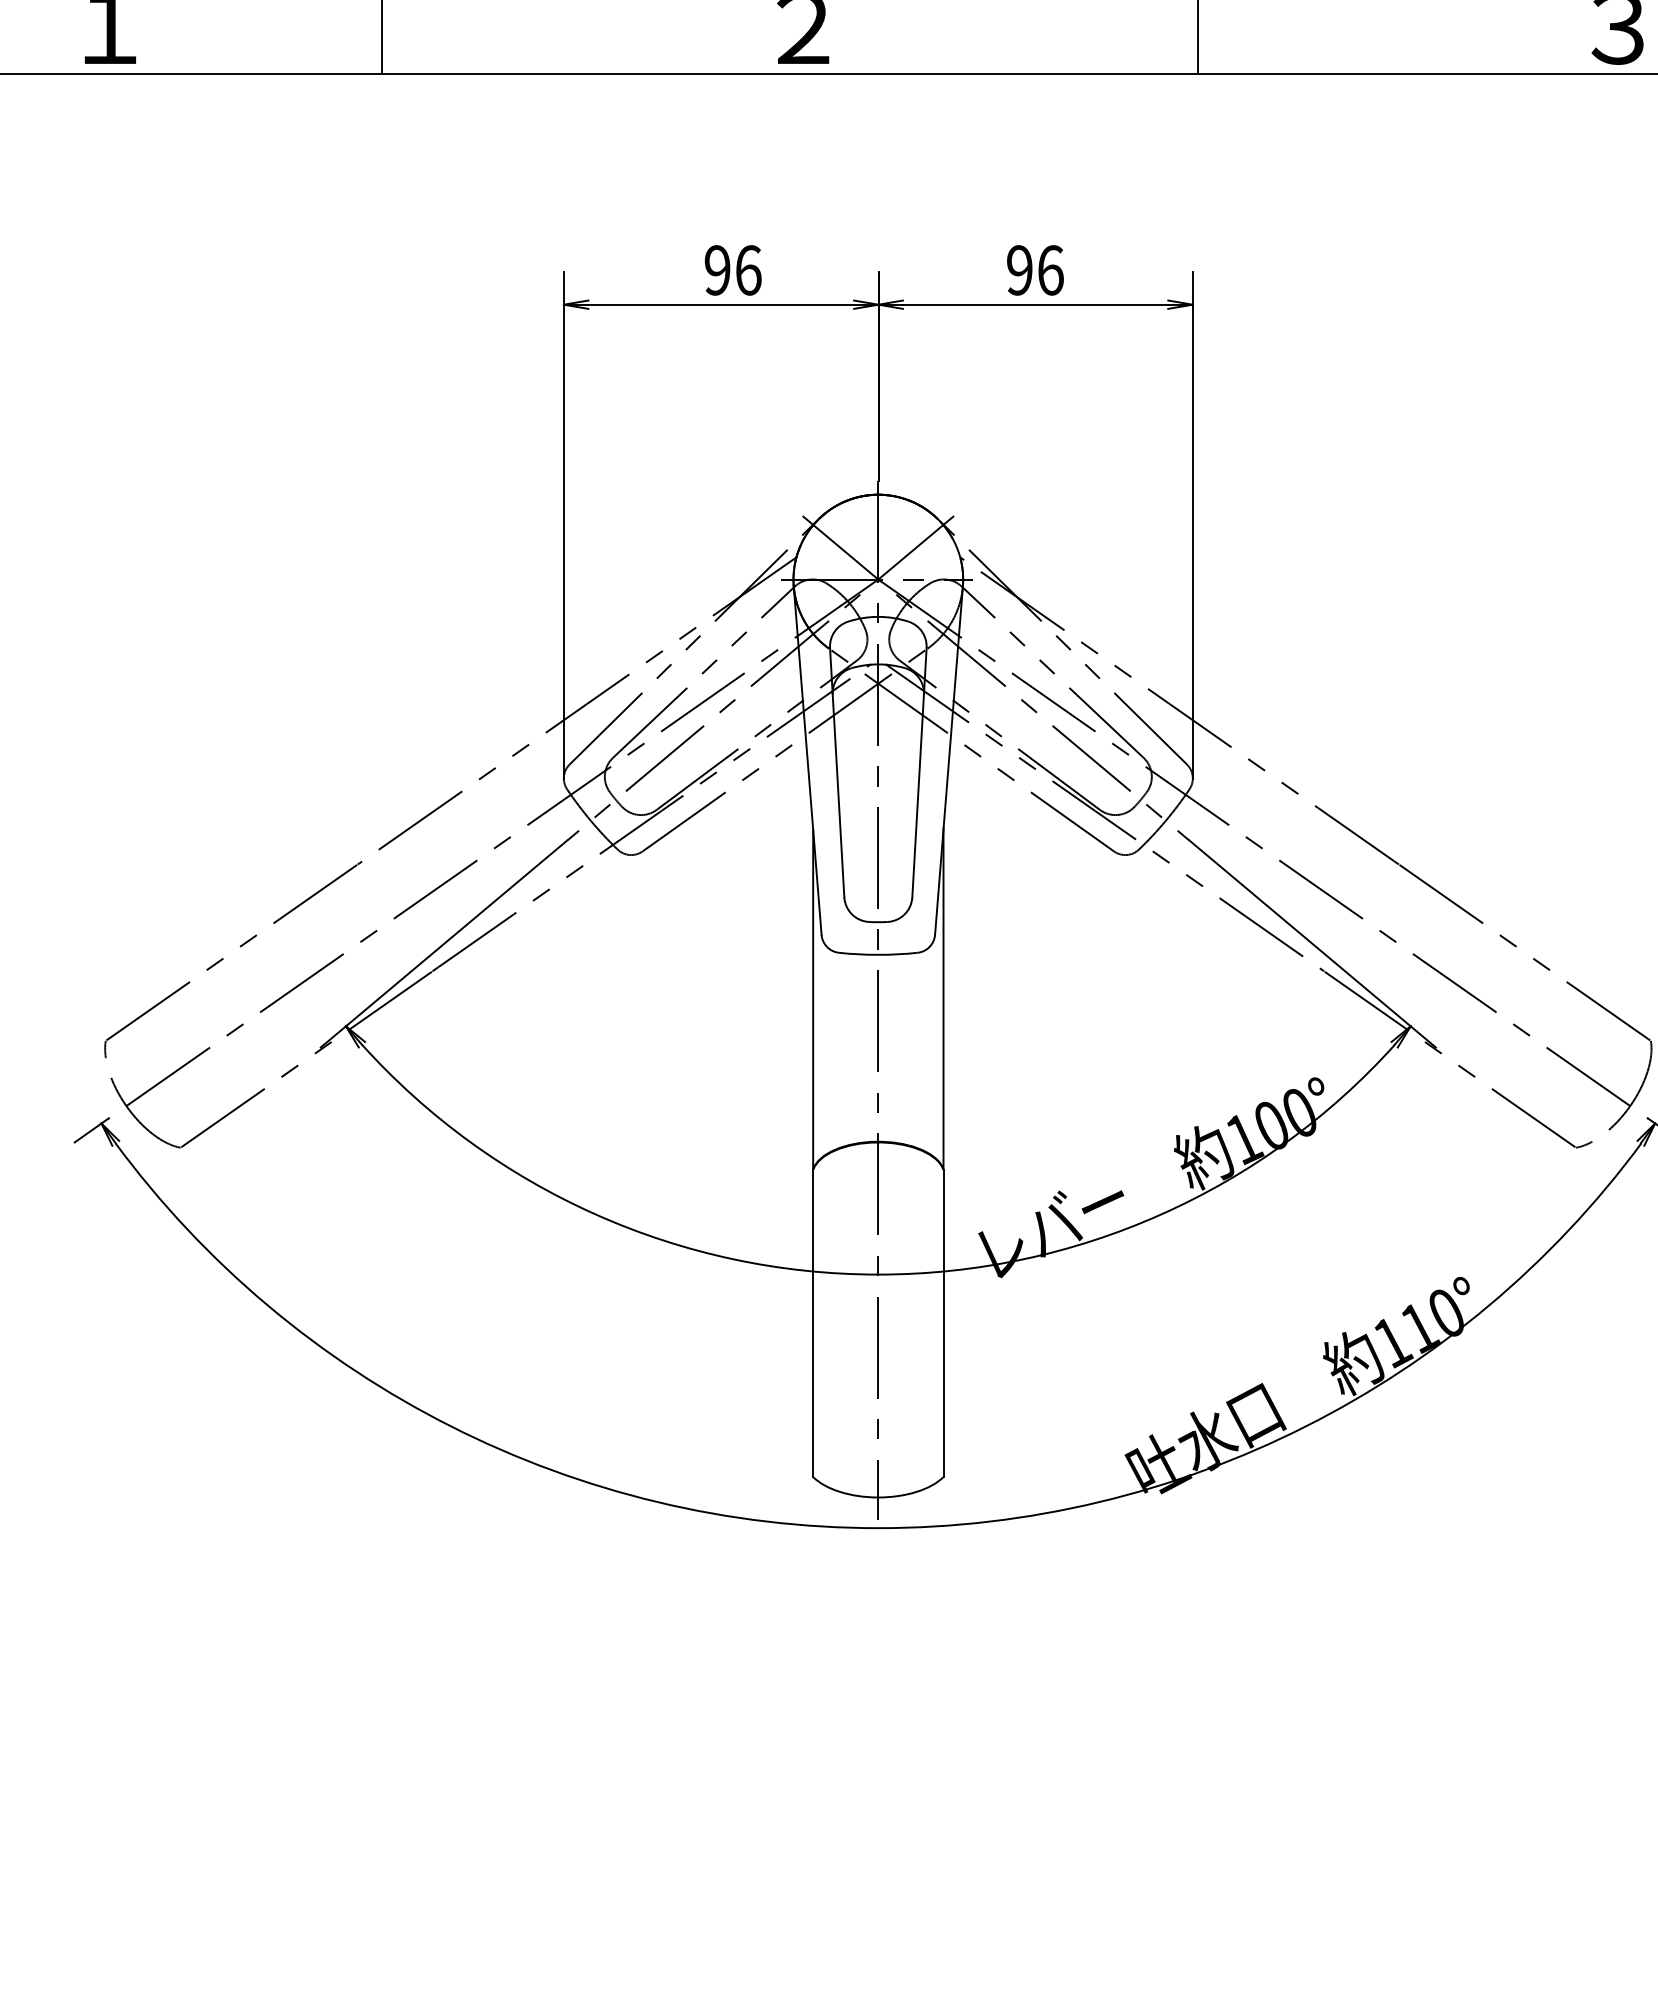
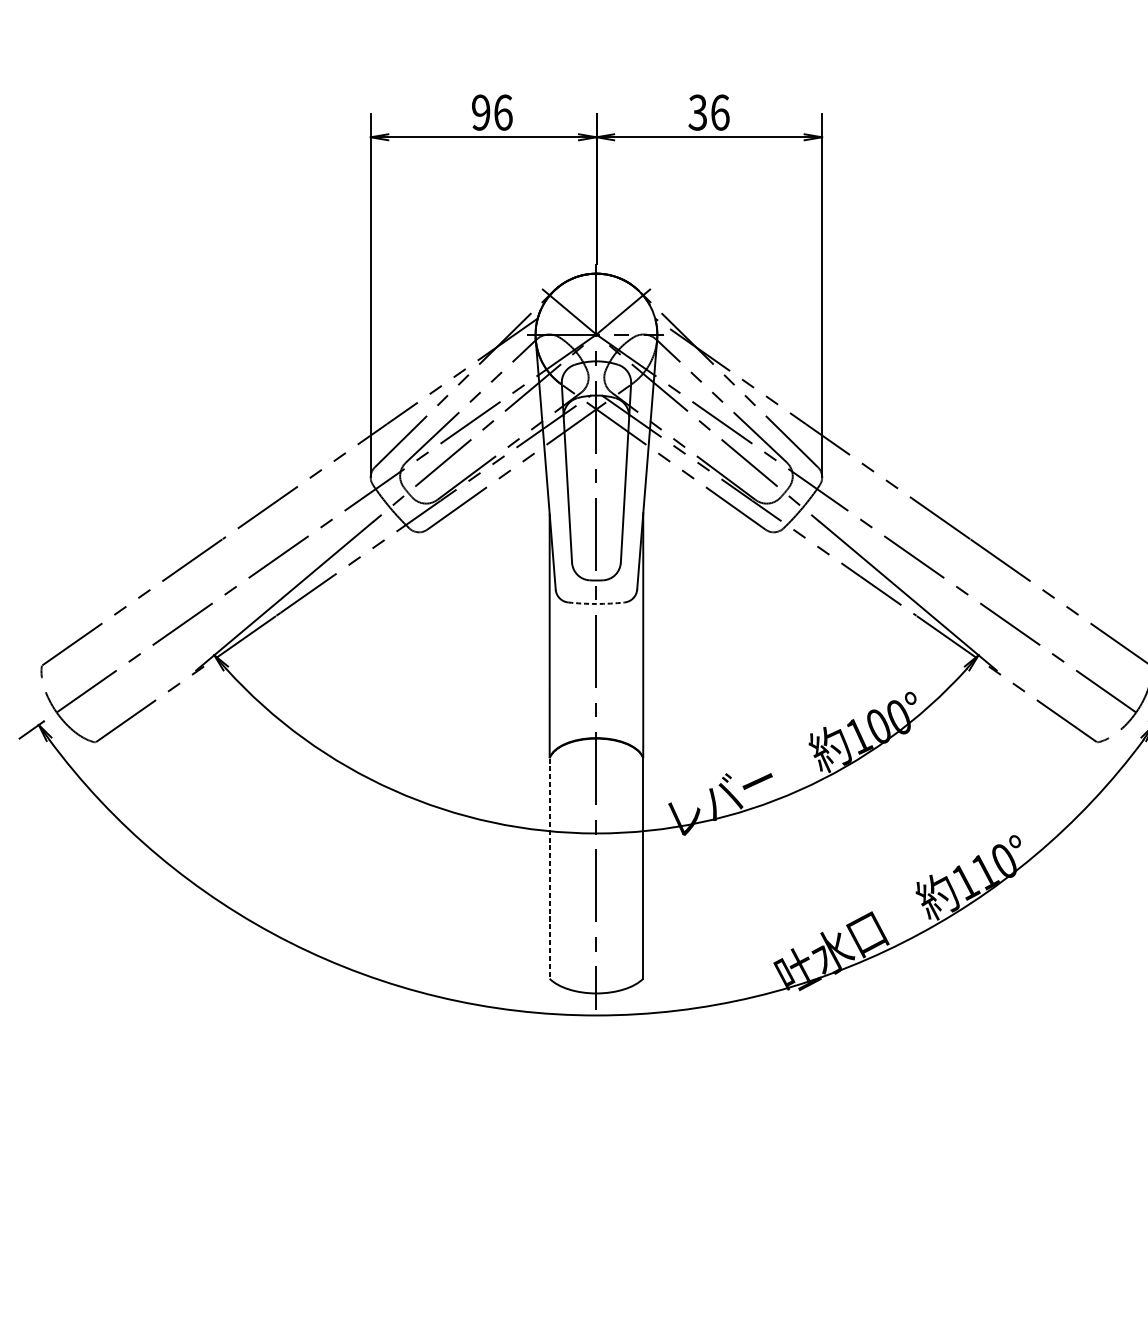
text: (1019, 270) -> (697, 112), 96 -> 36
arc: (878, 954) -> (596, 603), solid -> dashed
line: (813, 1324) -> (549, 869), solid -> dashed

